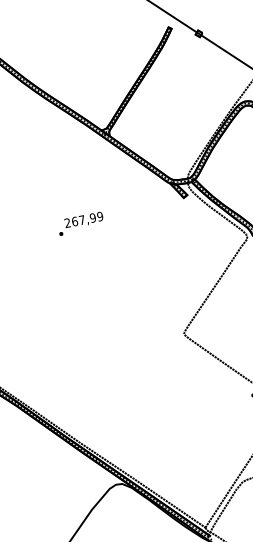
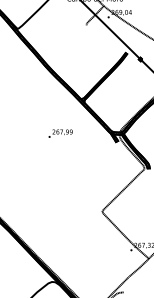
text: (80, 223) -> (60, 133), moved

